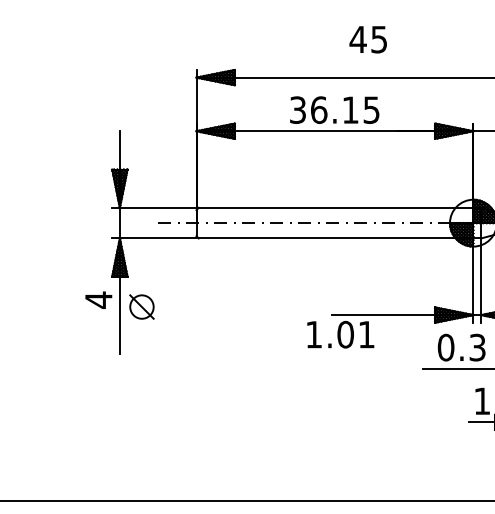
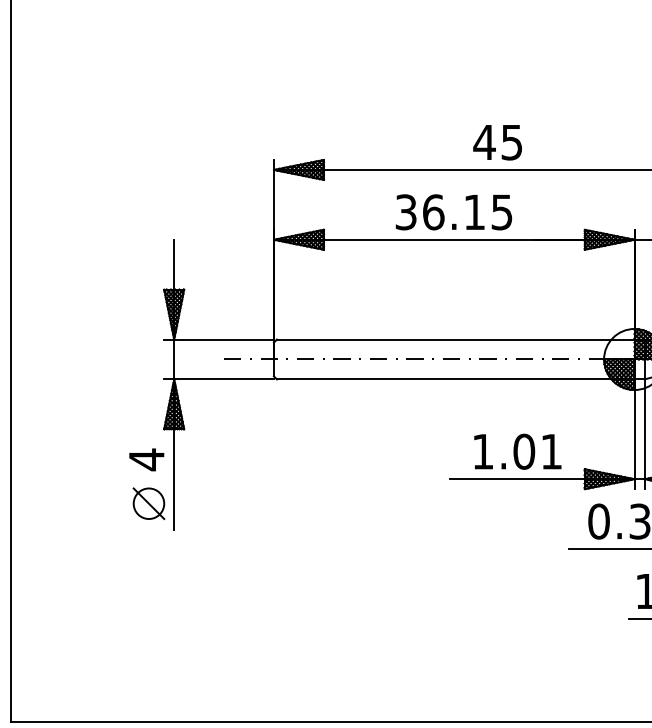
text: (368, 39) -> (497, 142), moved
part: (141, 306) -> (148, 503), moved
text: (340, 334) -> (517, 451), moved

